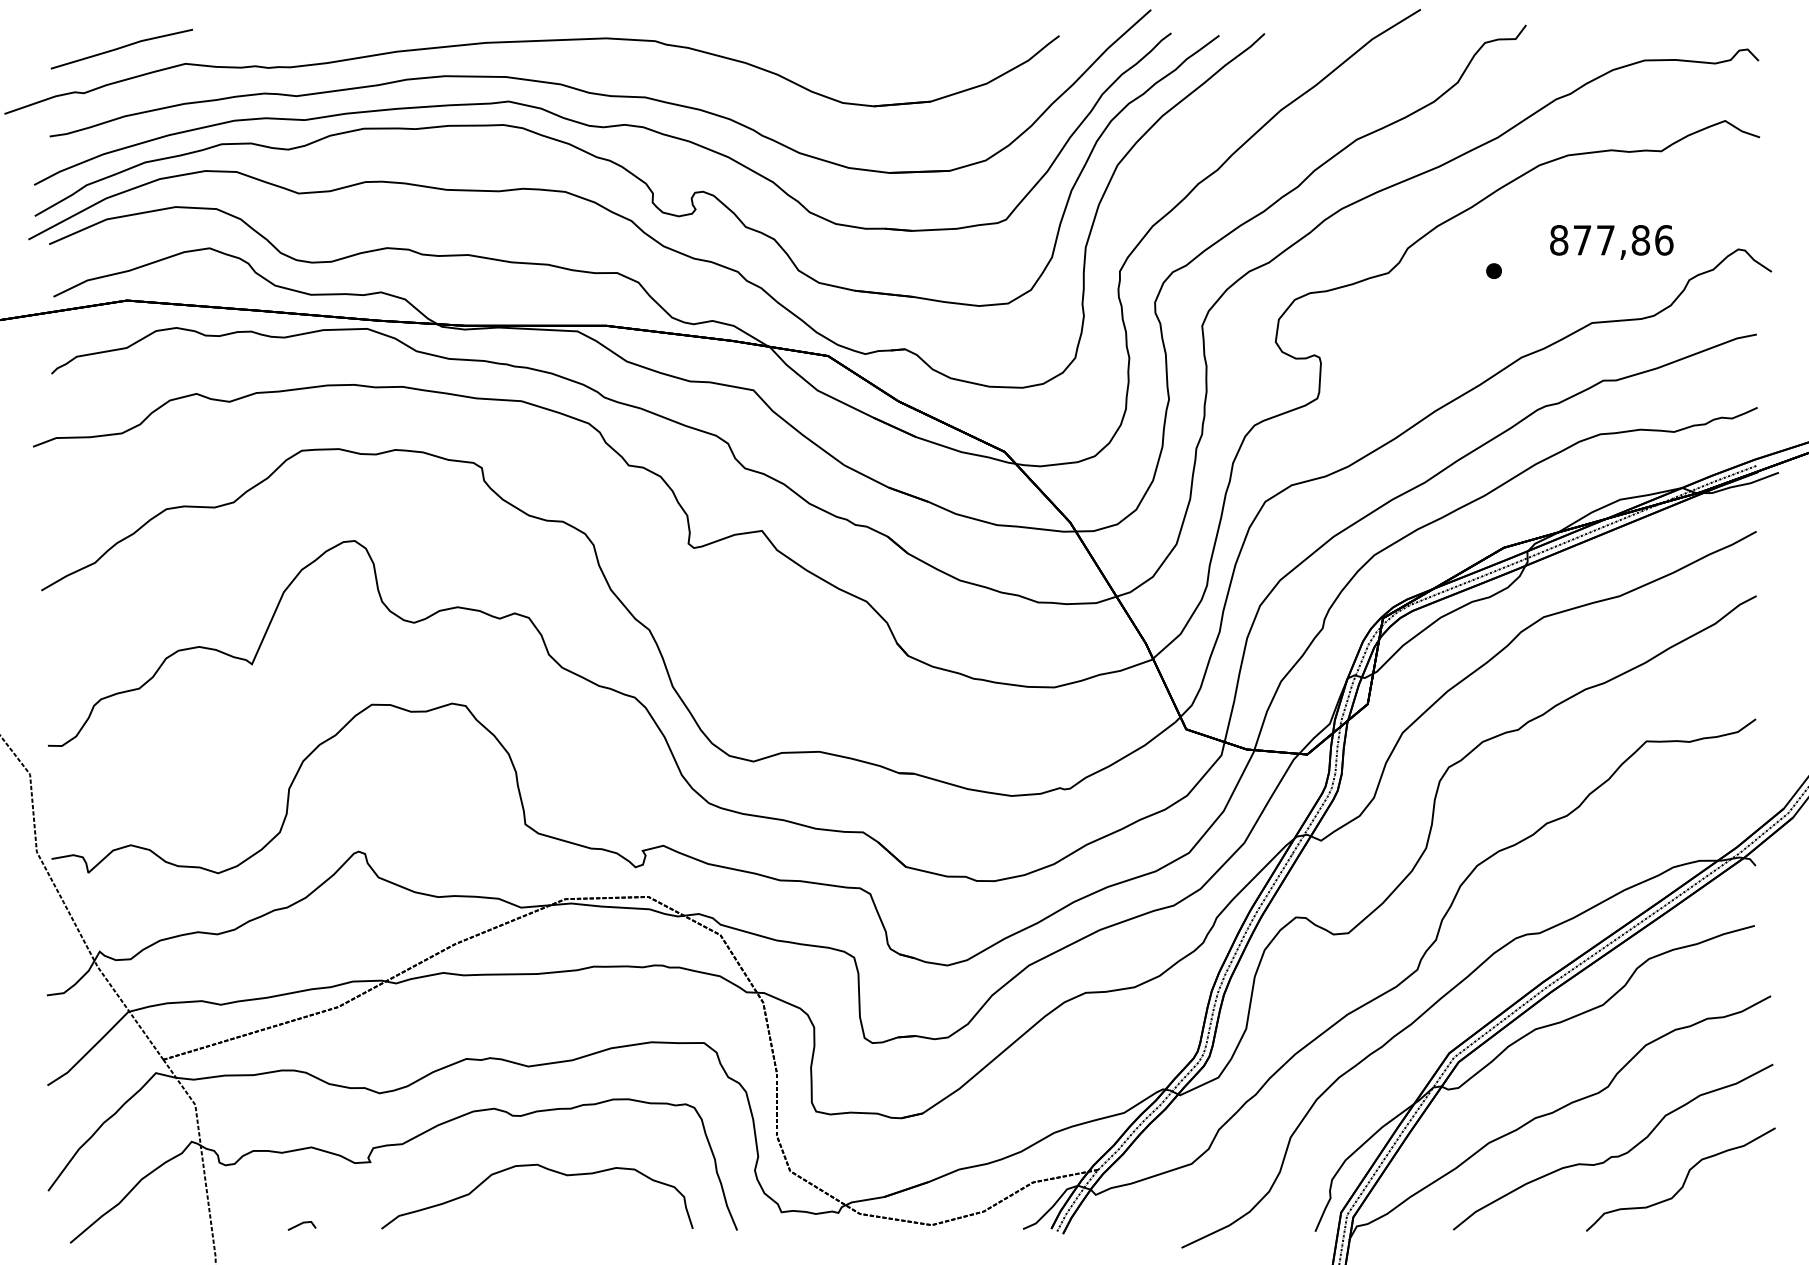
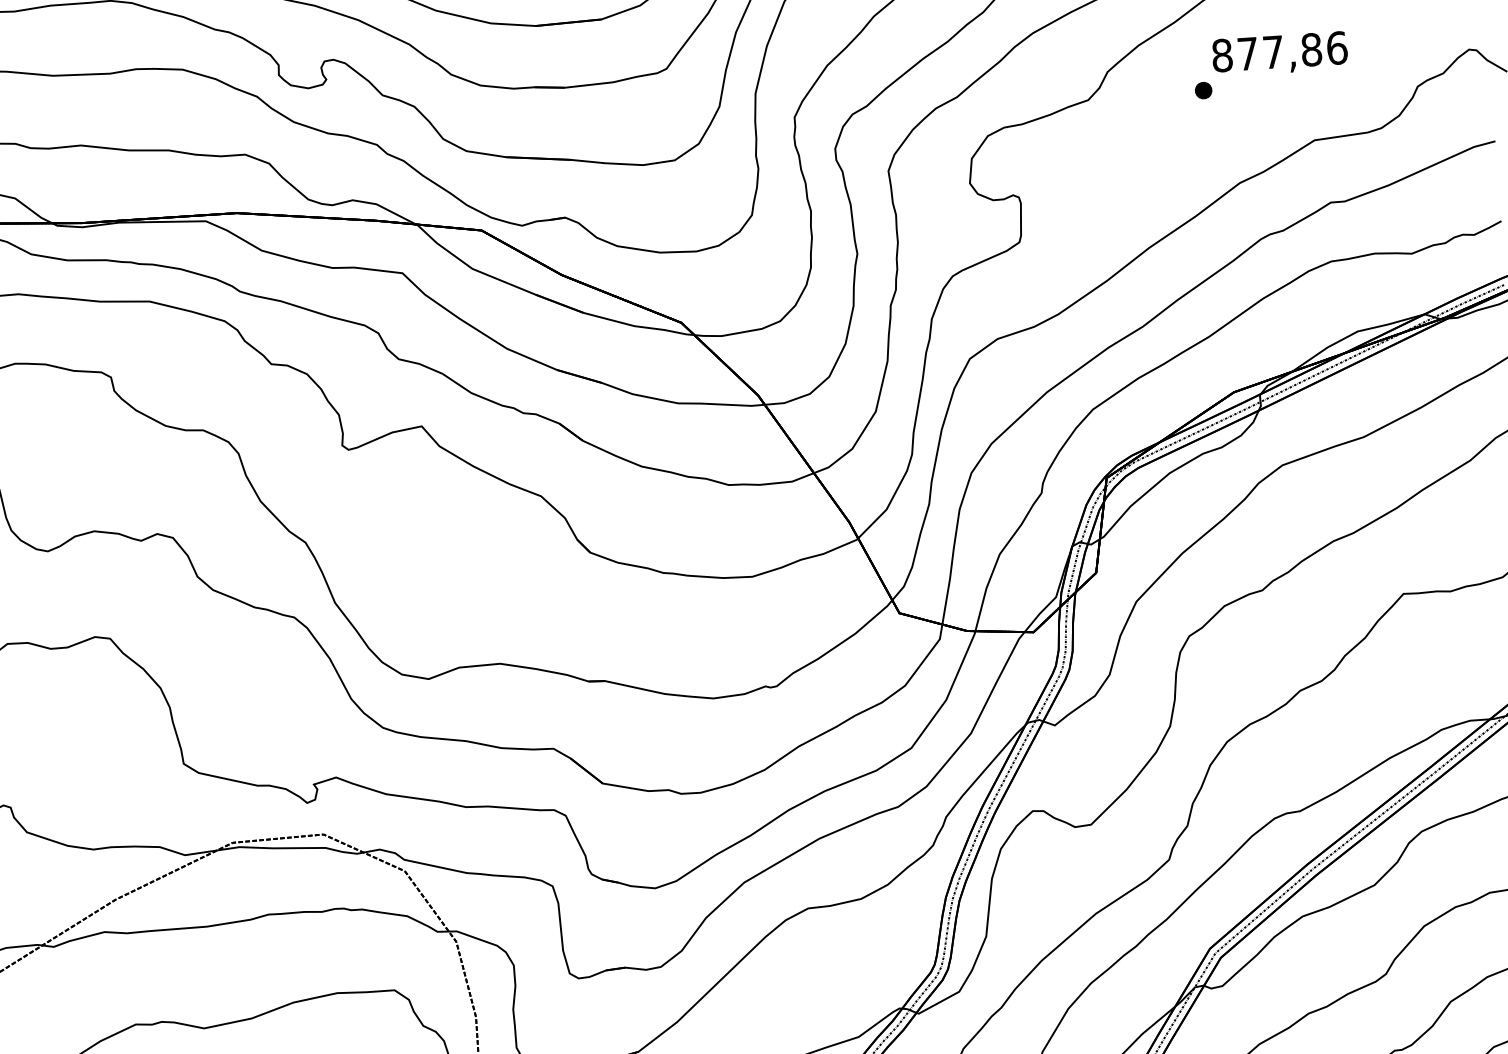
text: (1611, 242) -> (1279, 54), moved

